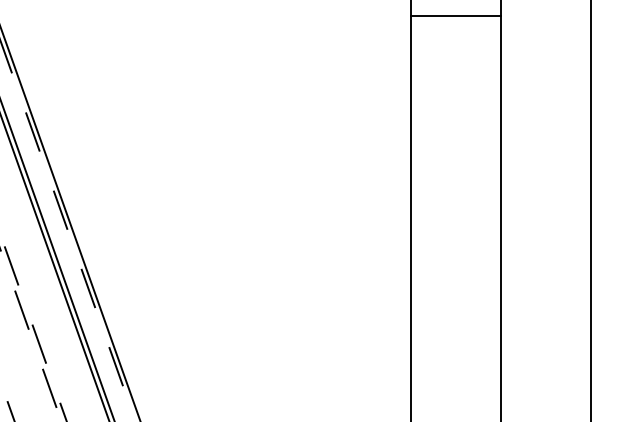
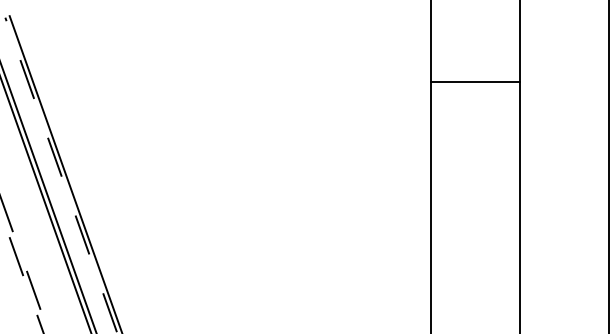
line: (455, 16) -> (475, 82), moved

